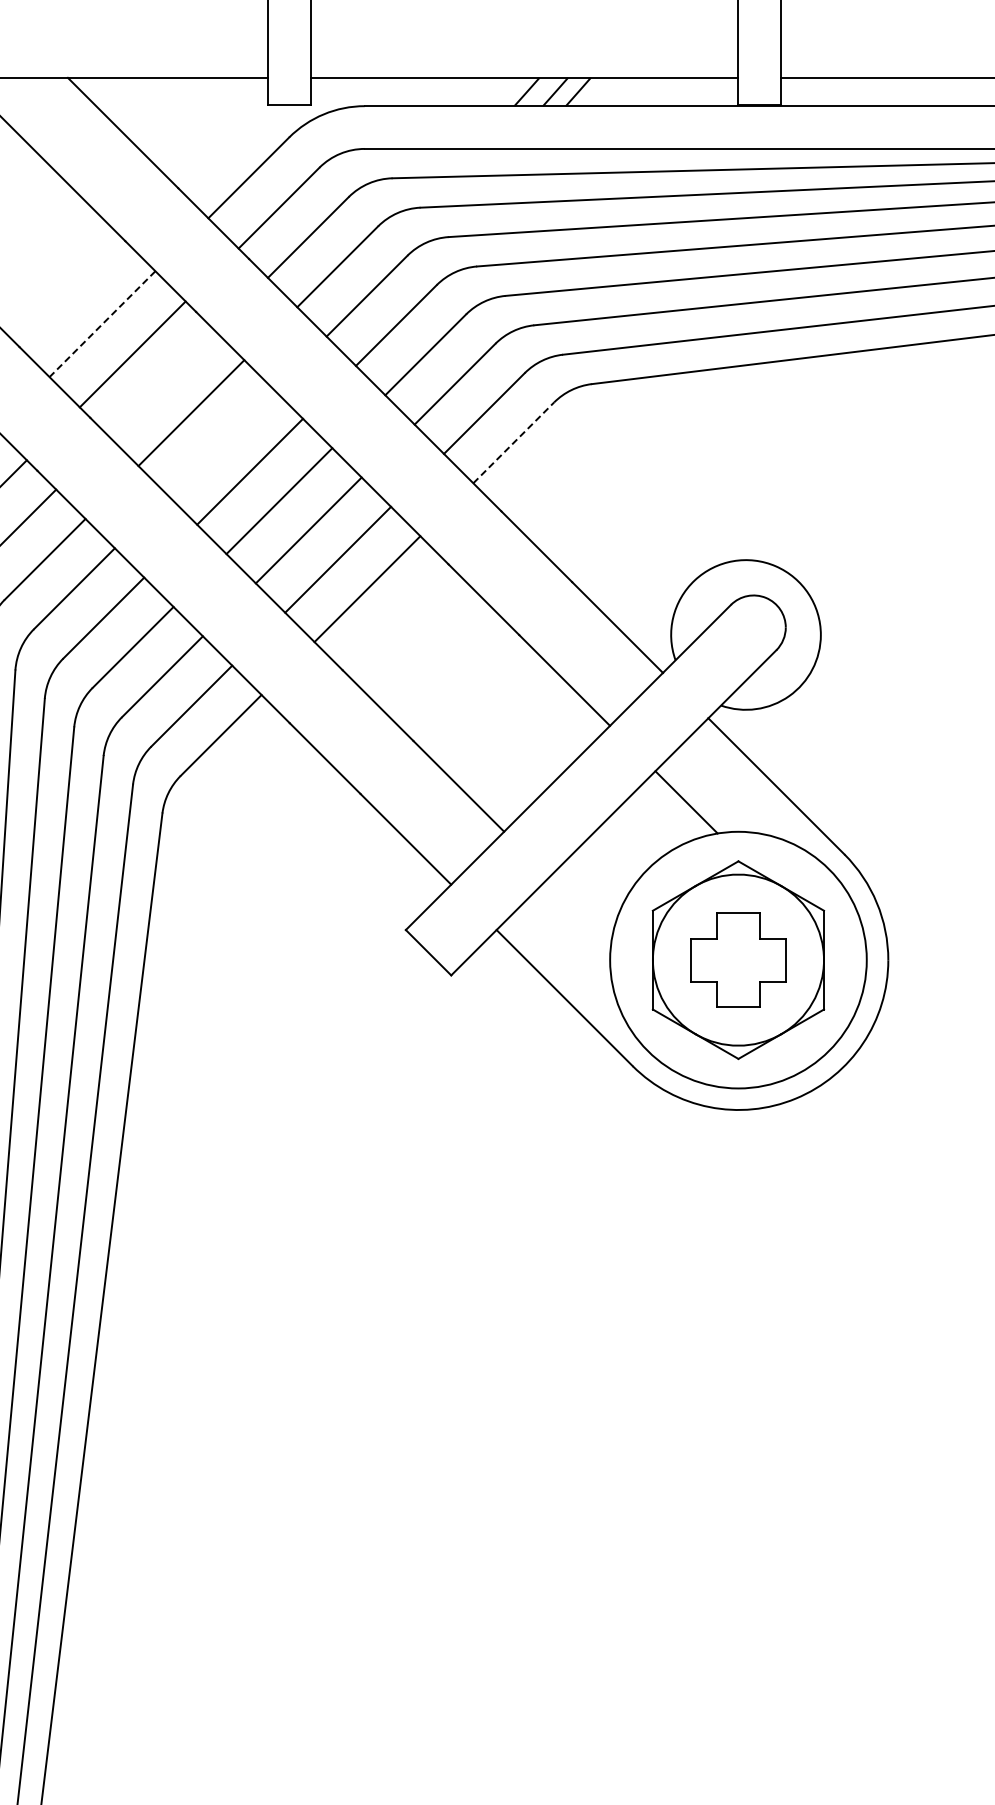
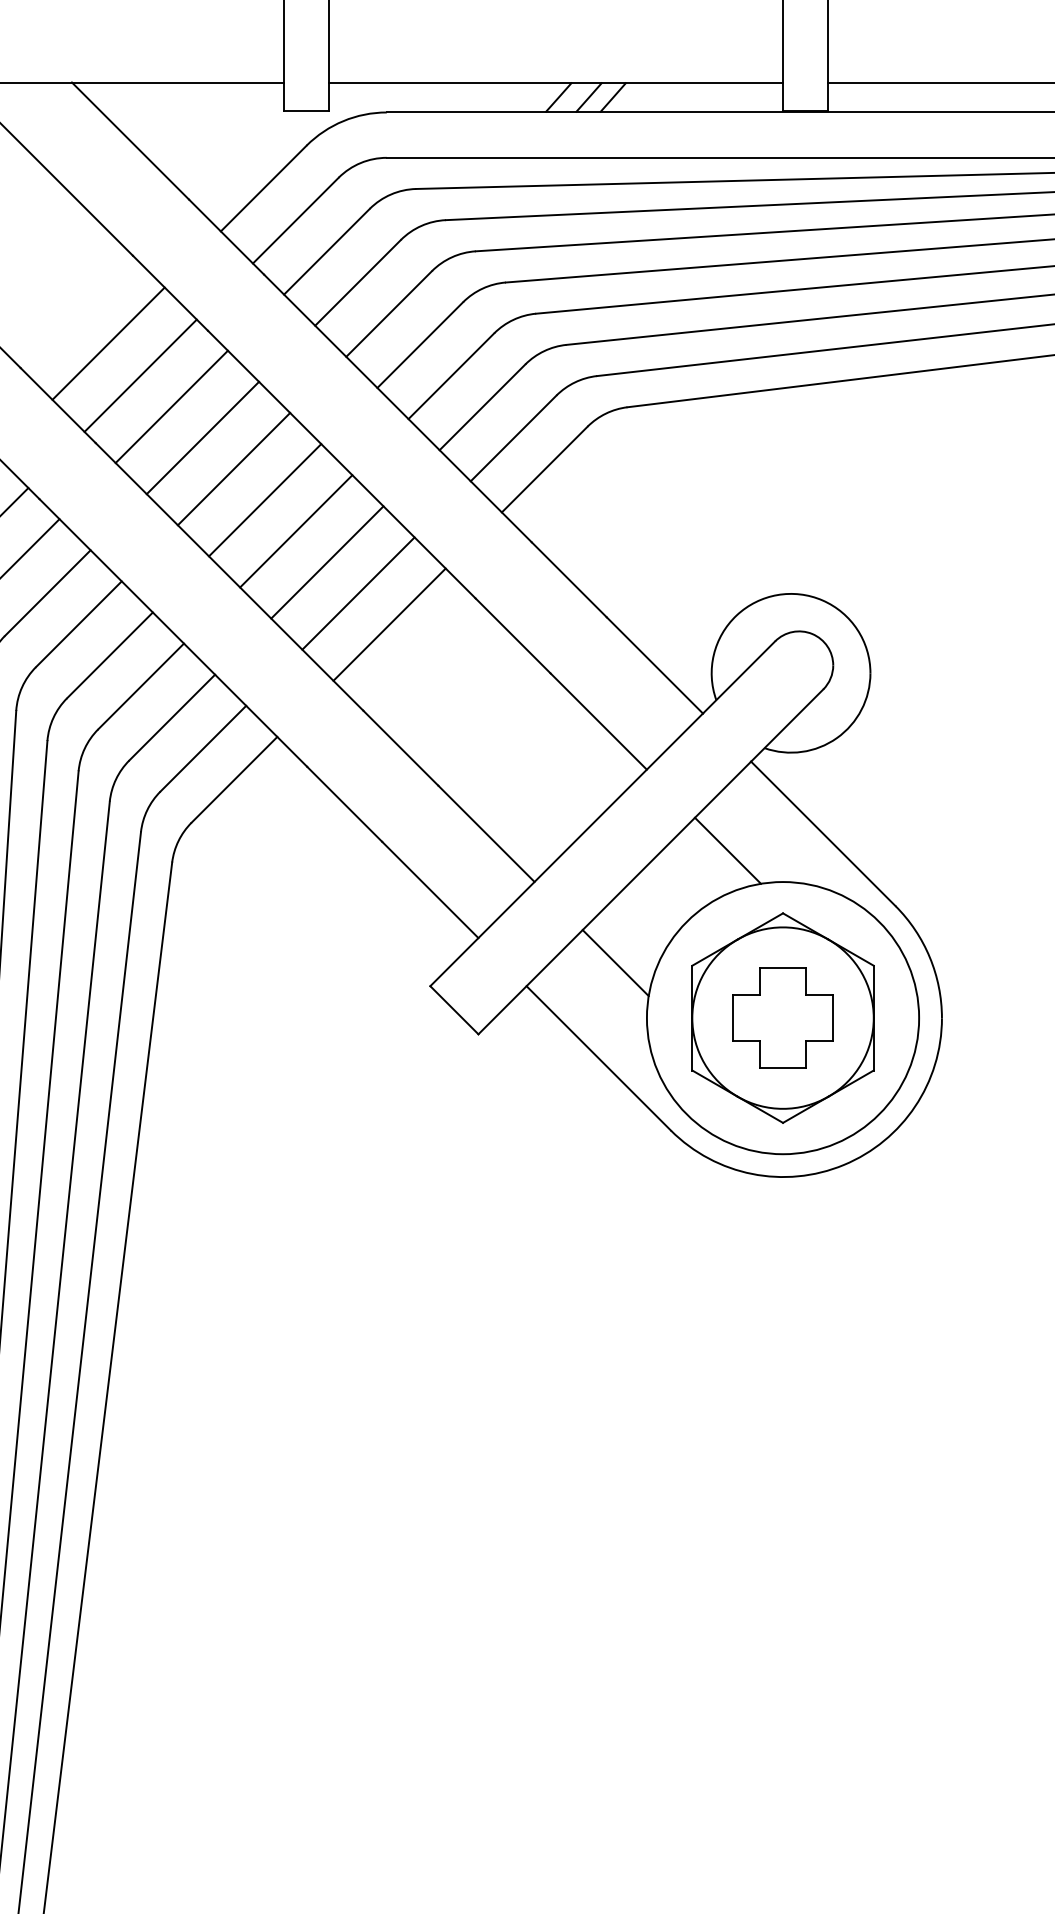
line: (102, 324) -> (108, 344), dashed -> solid
line: (162, 383) -> (172, 406), added
line: (220, 442) -> (233, 469), added
line: (514, 442) -> (545, 469), dashed -> solid
line: (580, 908) -> (615, 963), added

